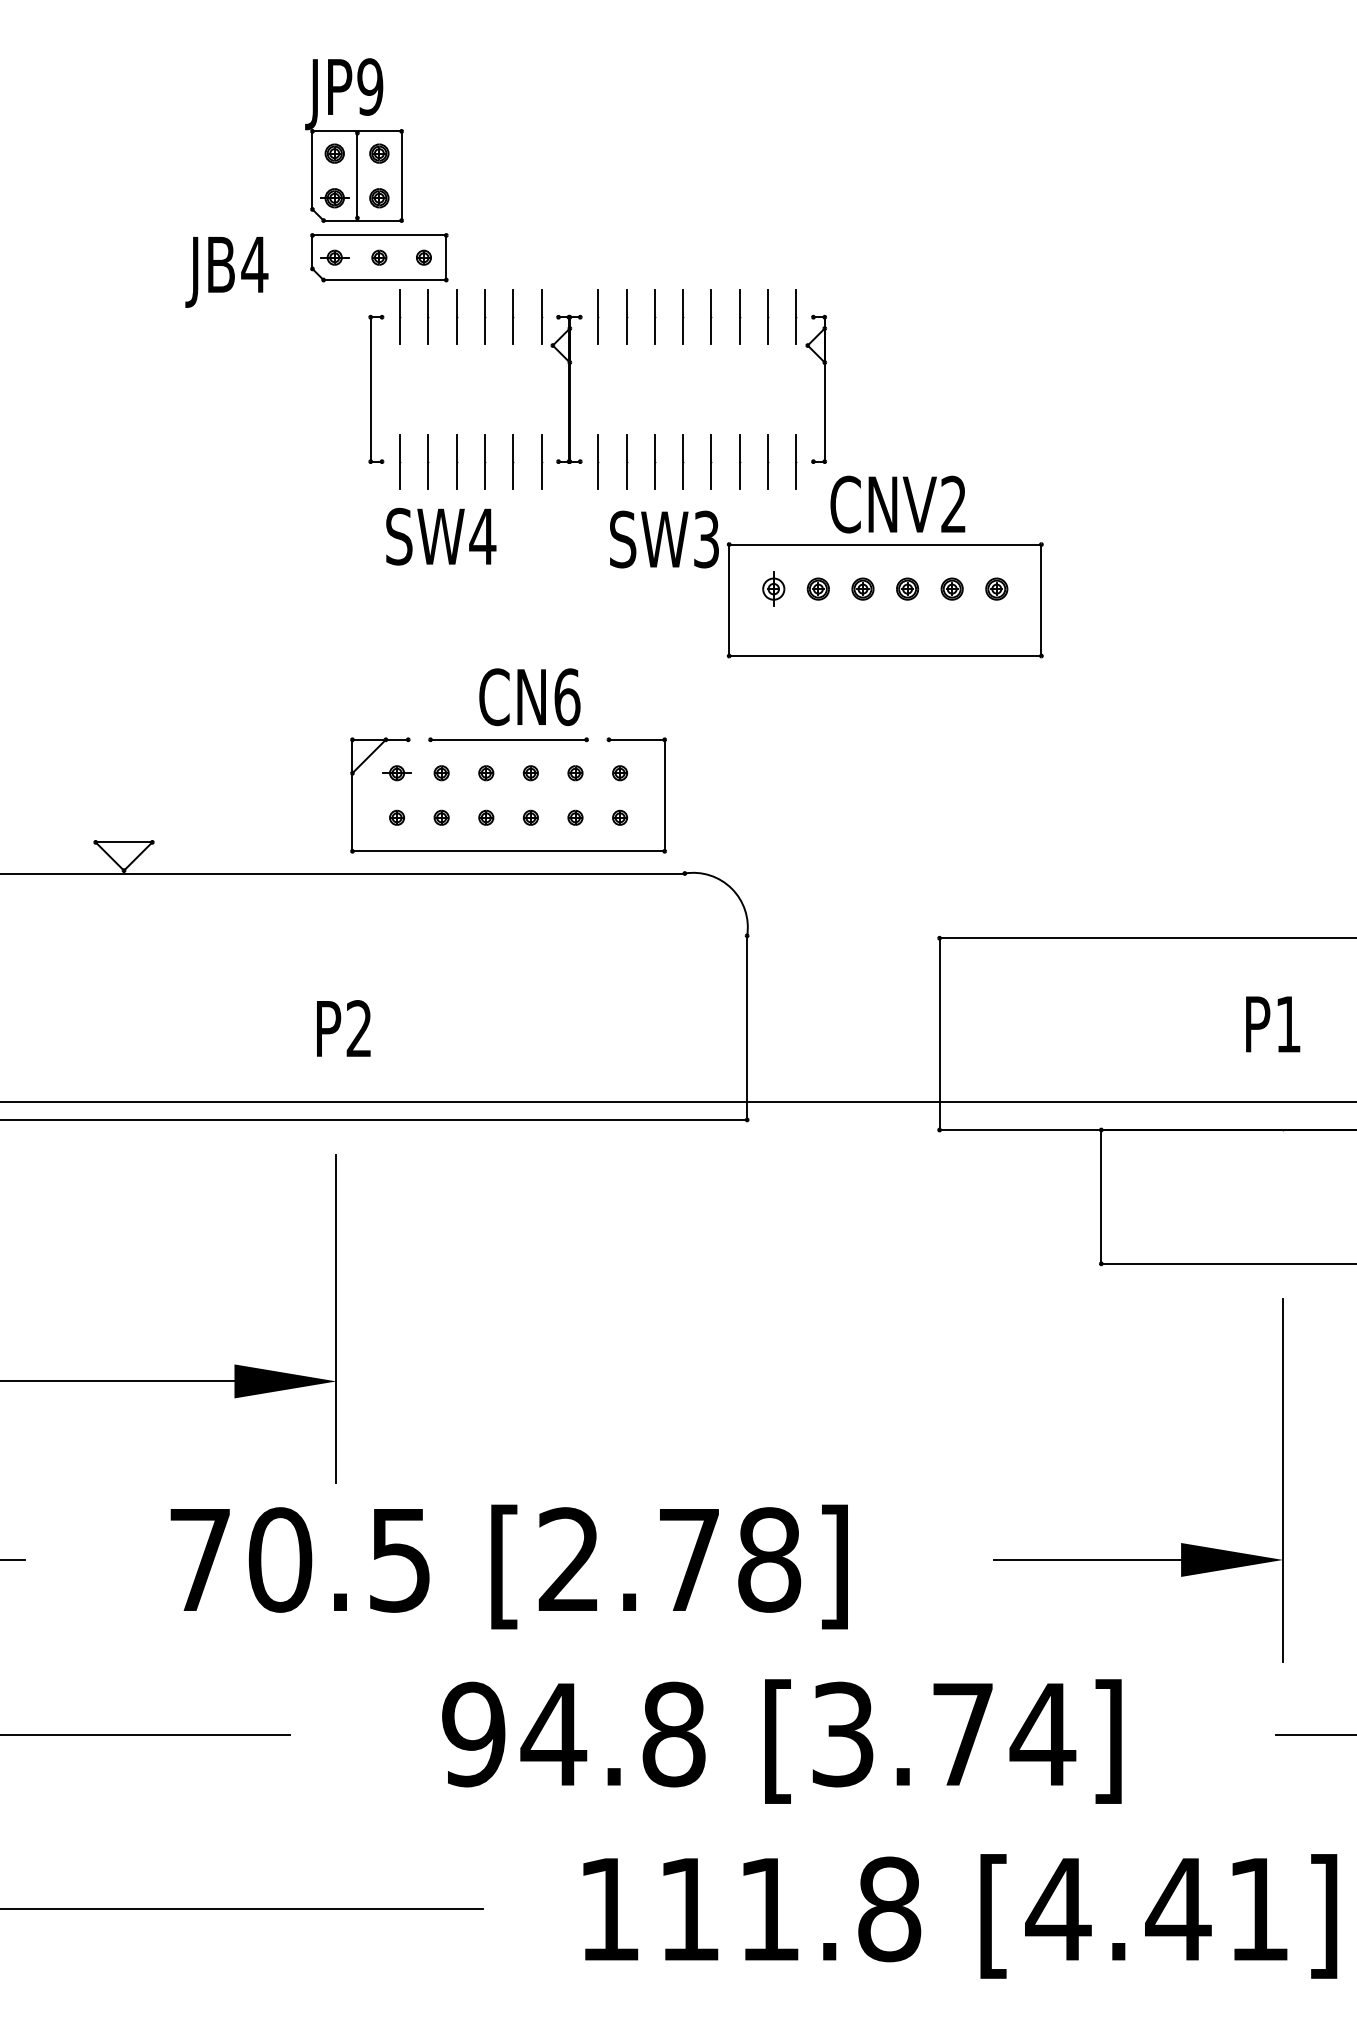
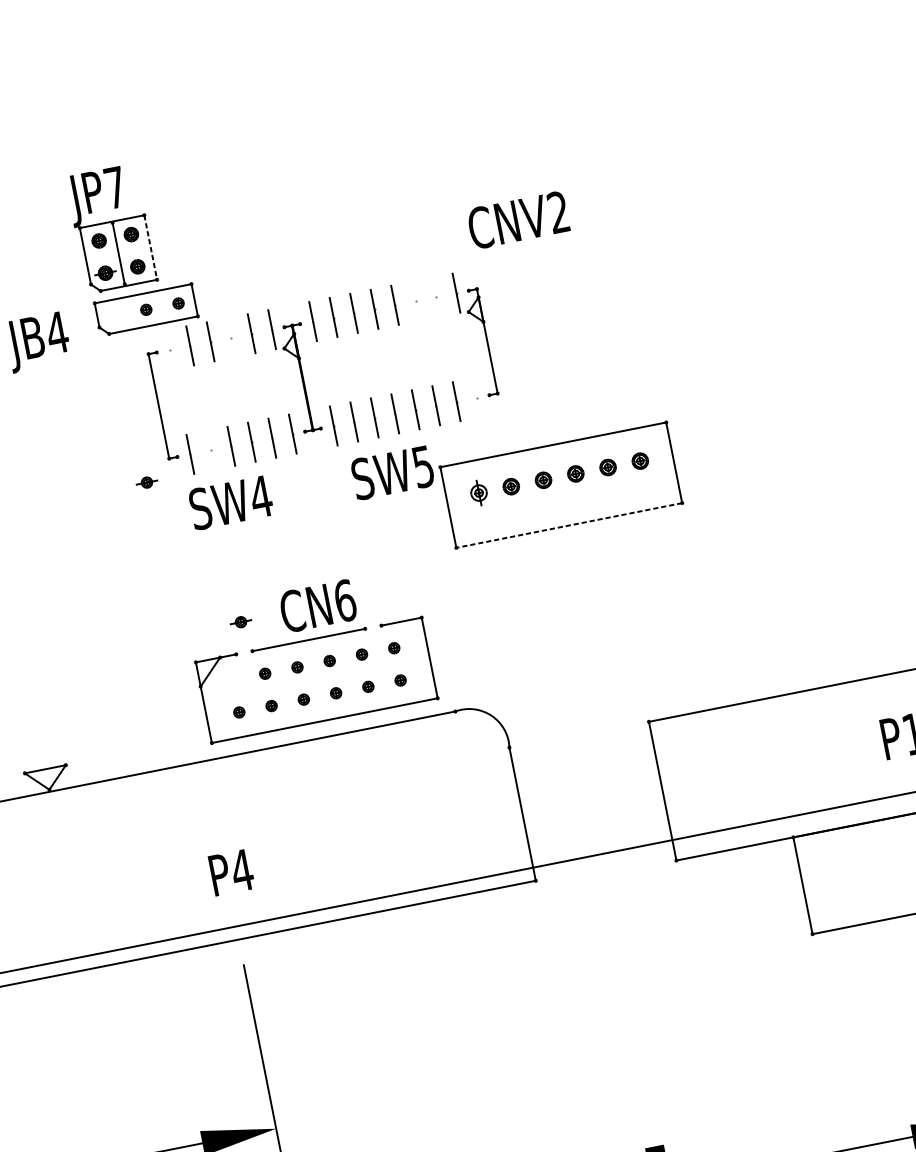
text: (370, 86) -> (115, 187), JP9 -> JP7
line: (401, 175) -> (150, 247), solid -> dashed
part: (334, 257) -> (146, 482), moved
line: (399, 317) -> (169, 350), removed
line: (484, 317) -> (230, 338), removed
line: (739, 317) -> (415, 301), removed
line: (768, 317) -> (436, 297), removed
line: (428, 461) -> (211, 450), removed
line: (796, 461) -> (477, 397), removed
text: (897, 504) -> (518, 220), moved
text: (706, 538) -> (423, 466), SW3 -> SW5
line: (884, 656) -> (568, 525), solid -> dashed
part: (396, 773) -> (240, 622), moved
text: (358, 1028) -> (241, 870), P2 -> P4

